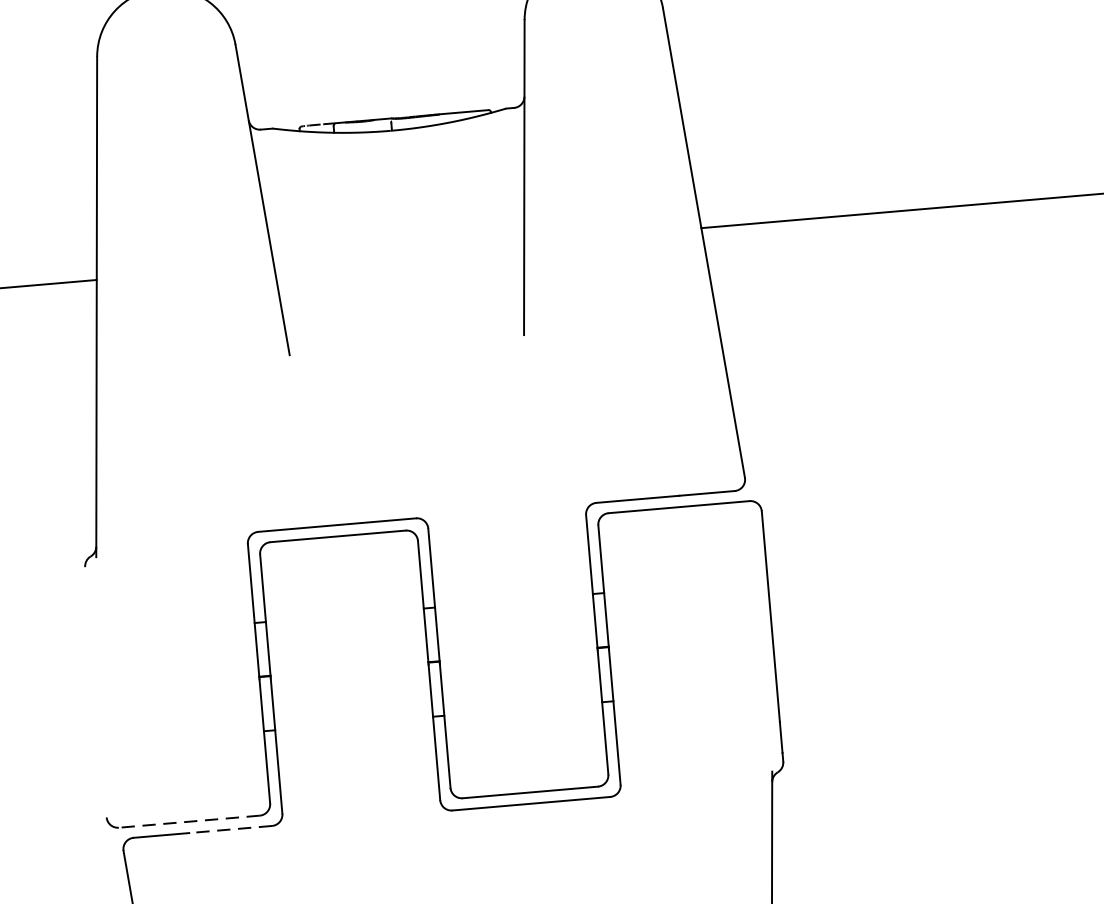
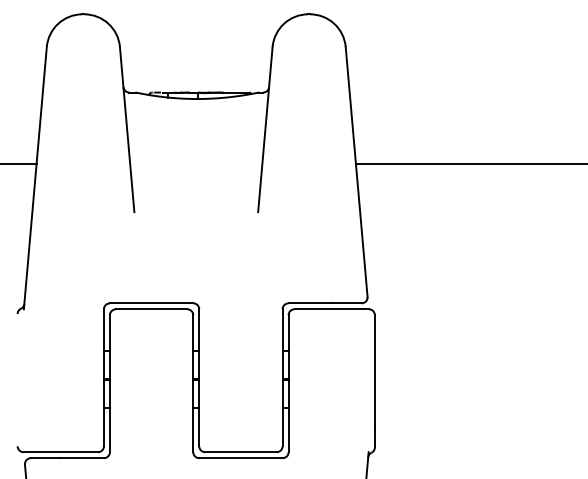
line: (188, 822) -> (60, 452), dashed -> solid
line: (231, 830) -> (82, 458), dashed -> solid

